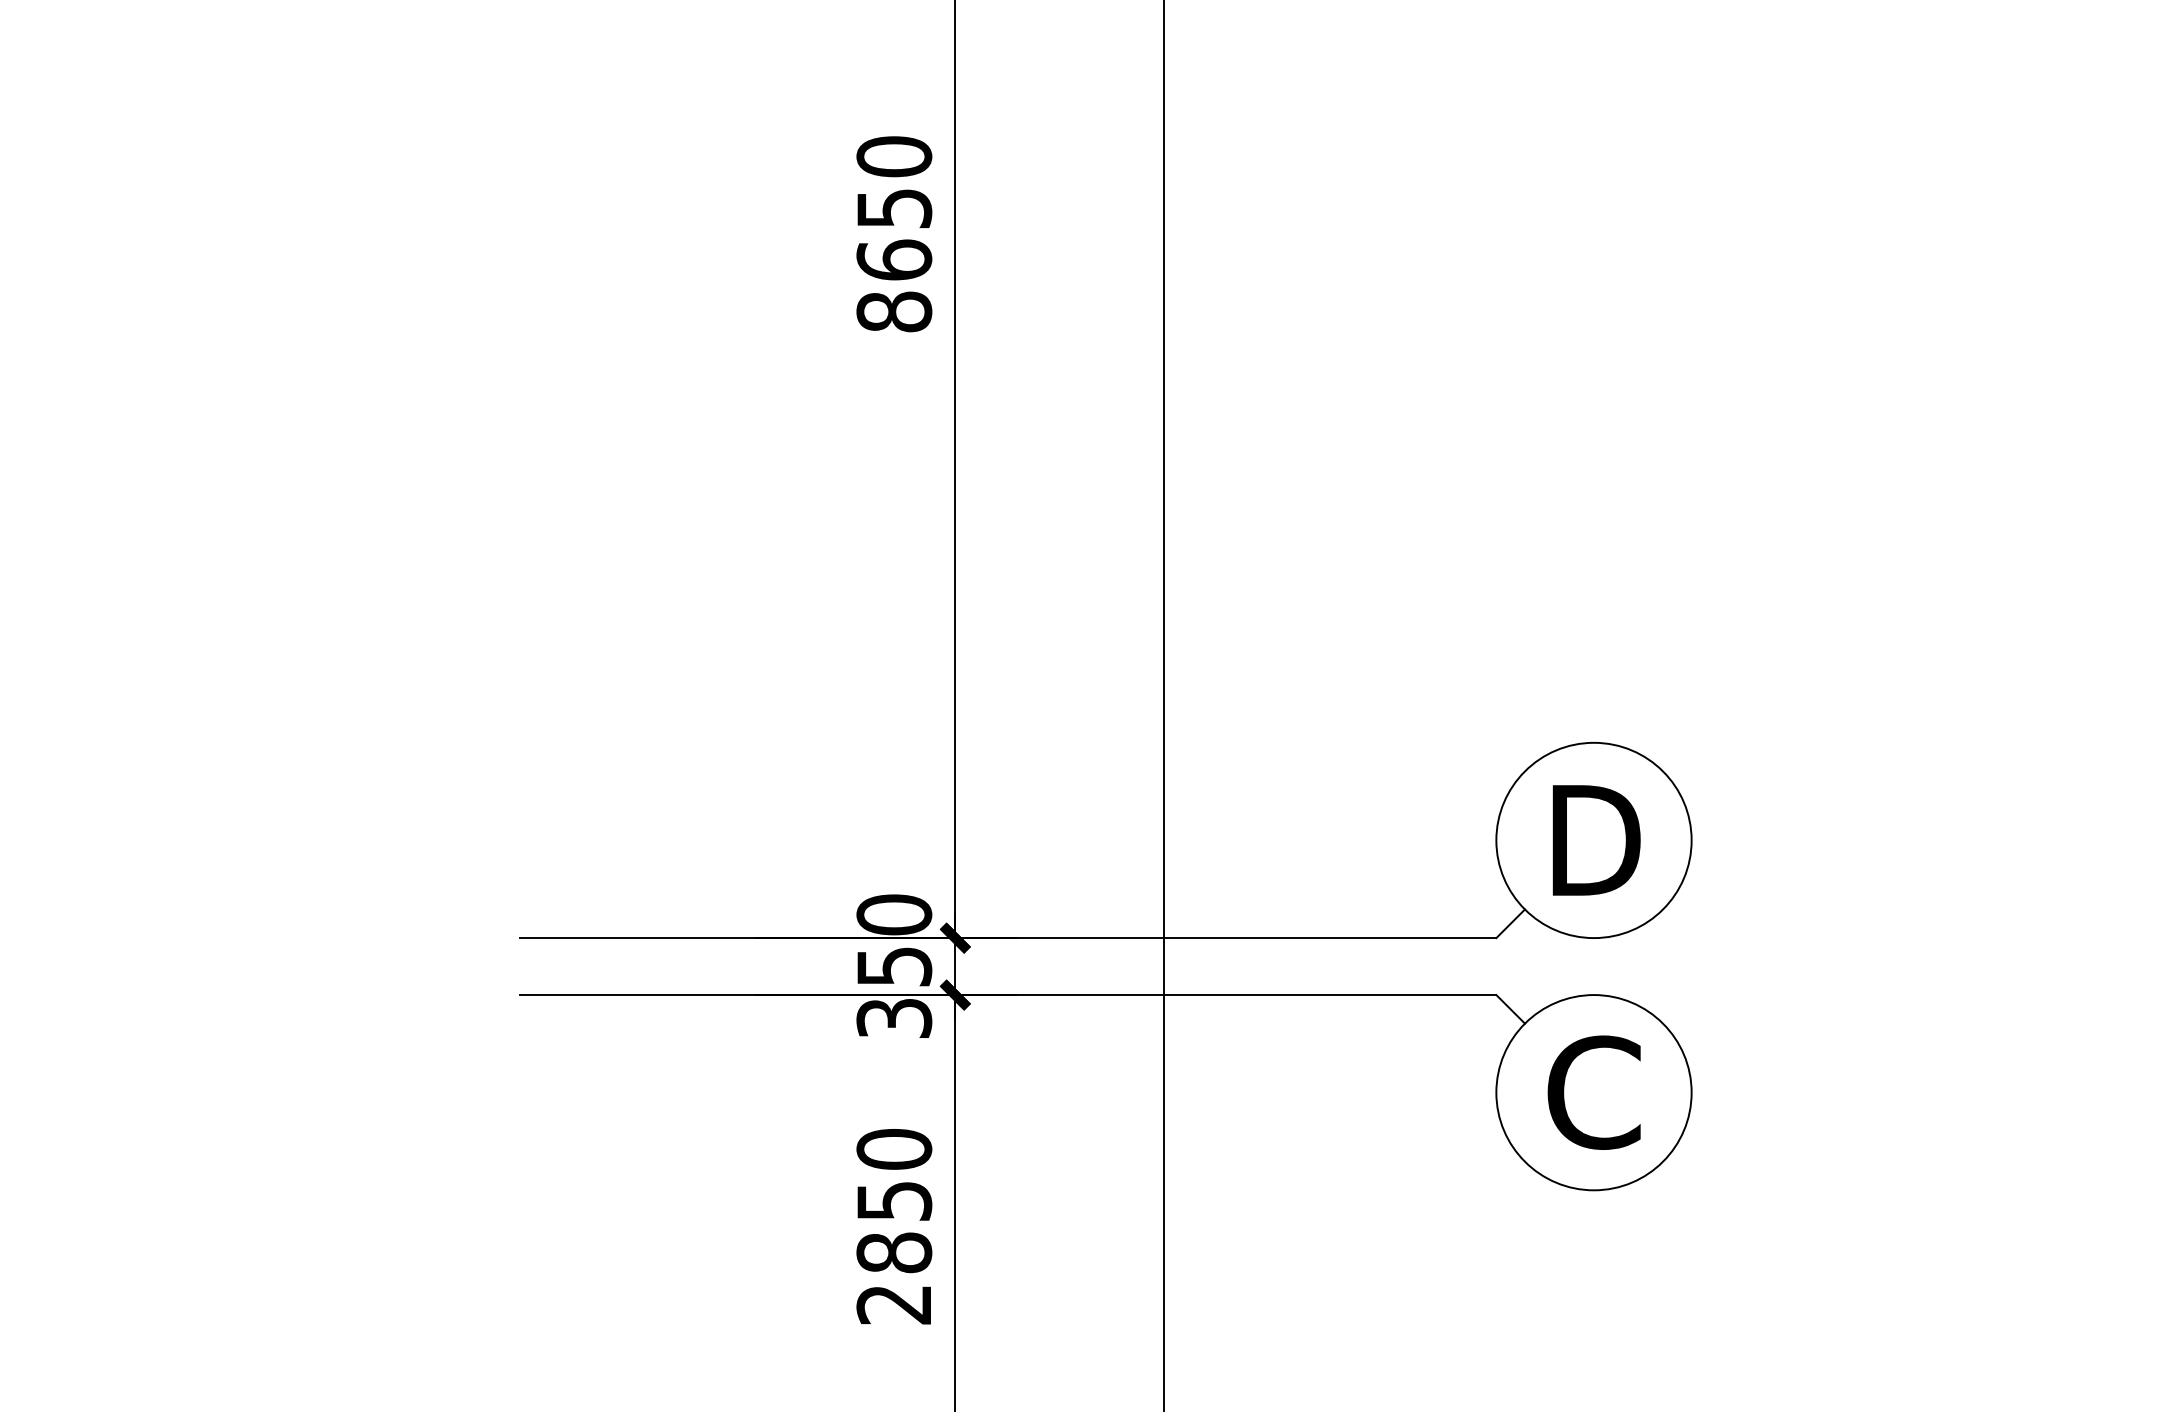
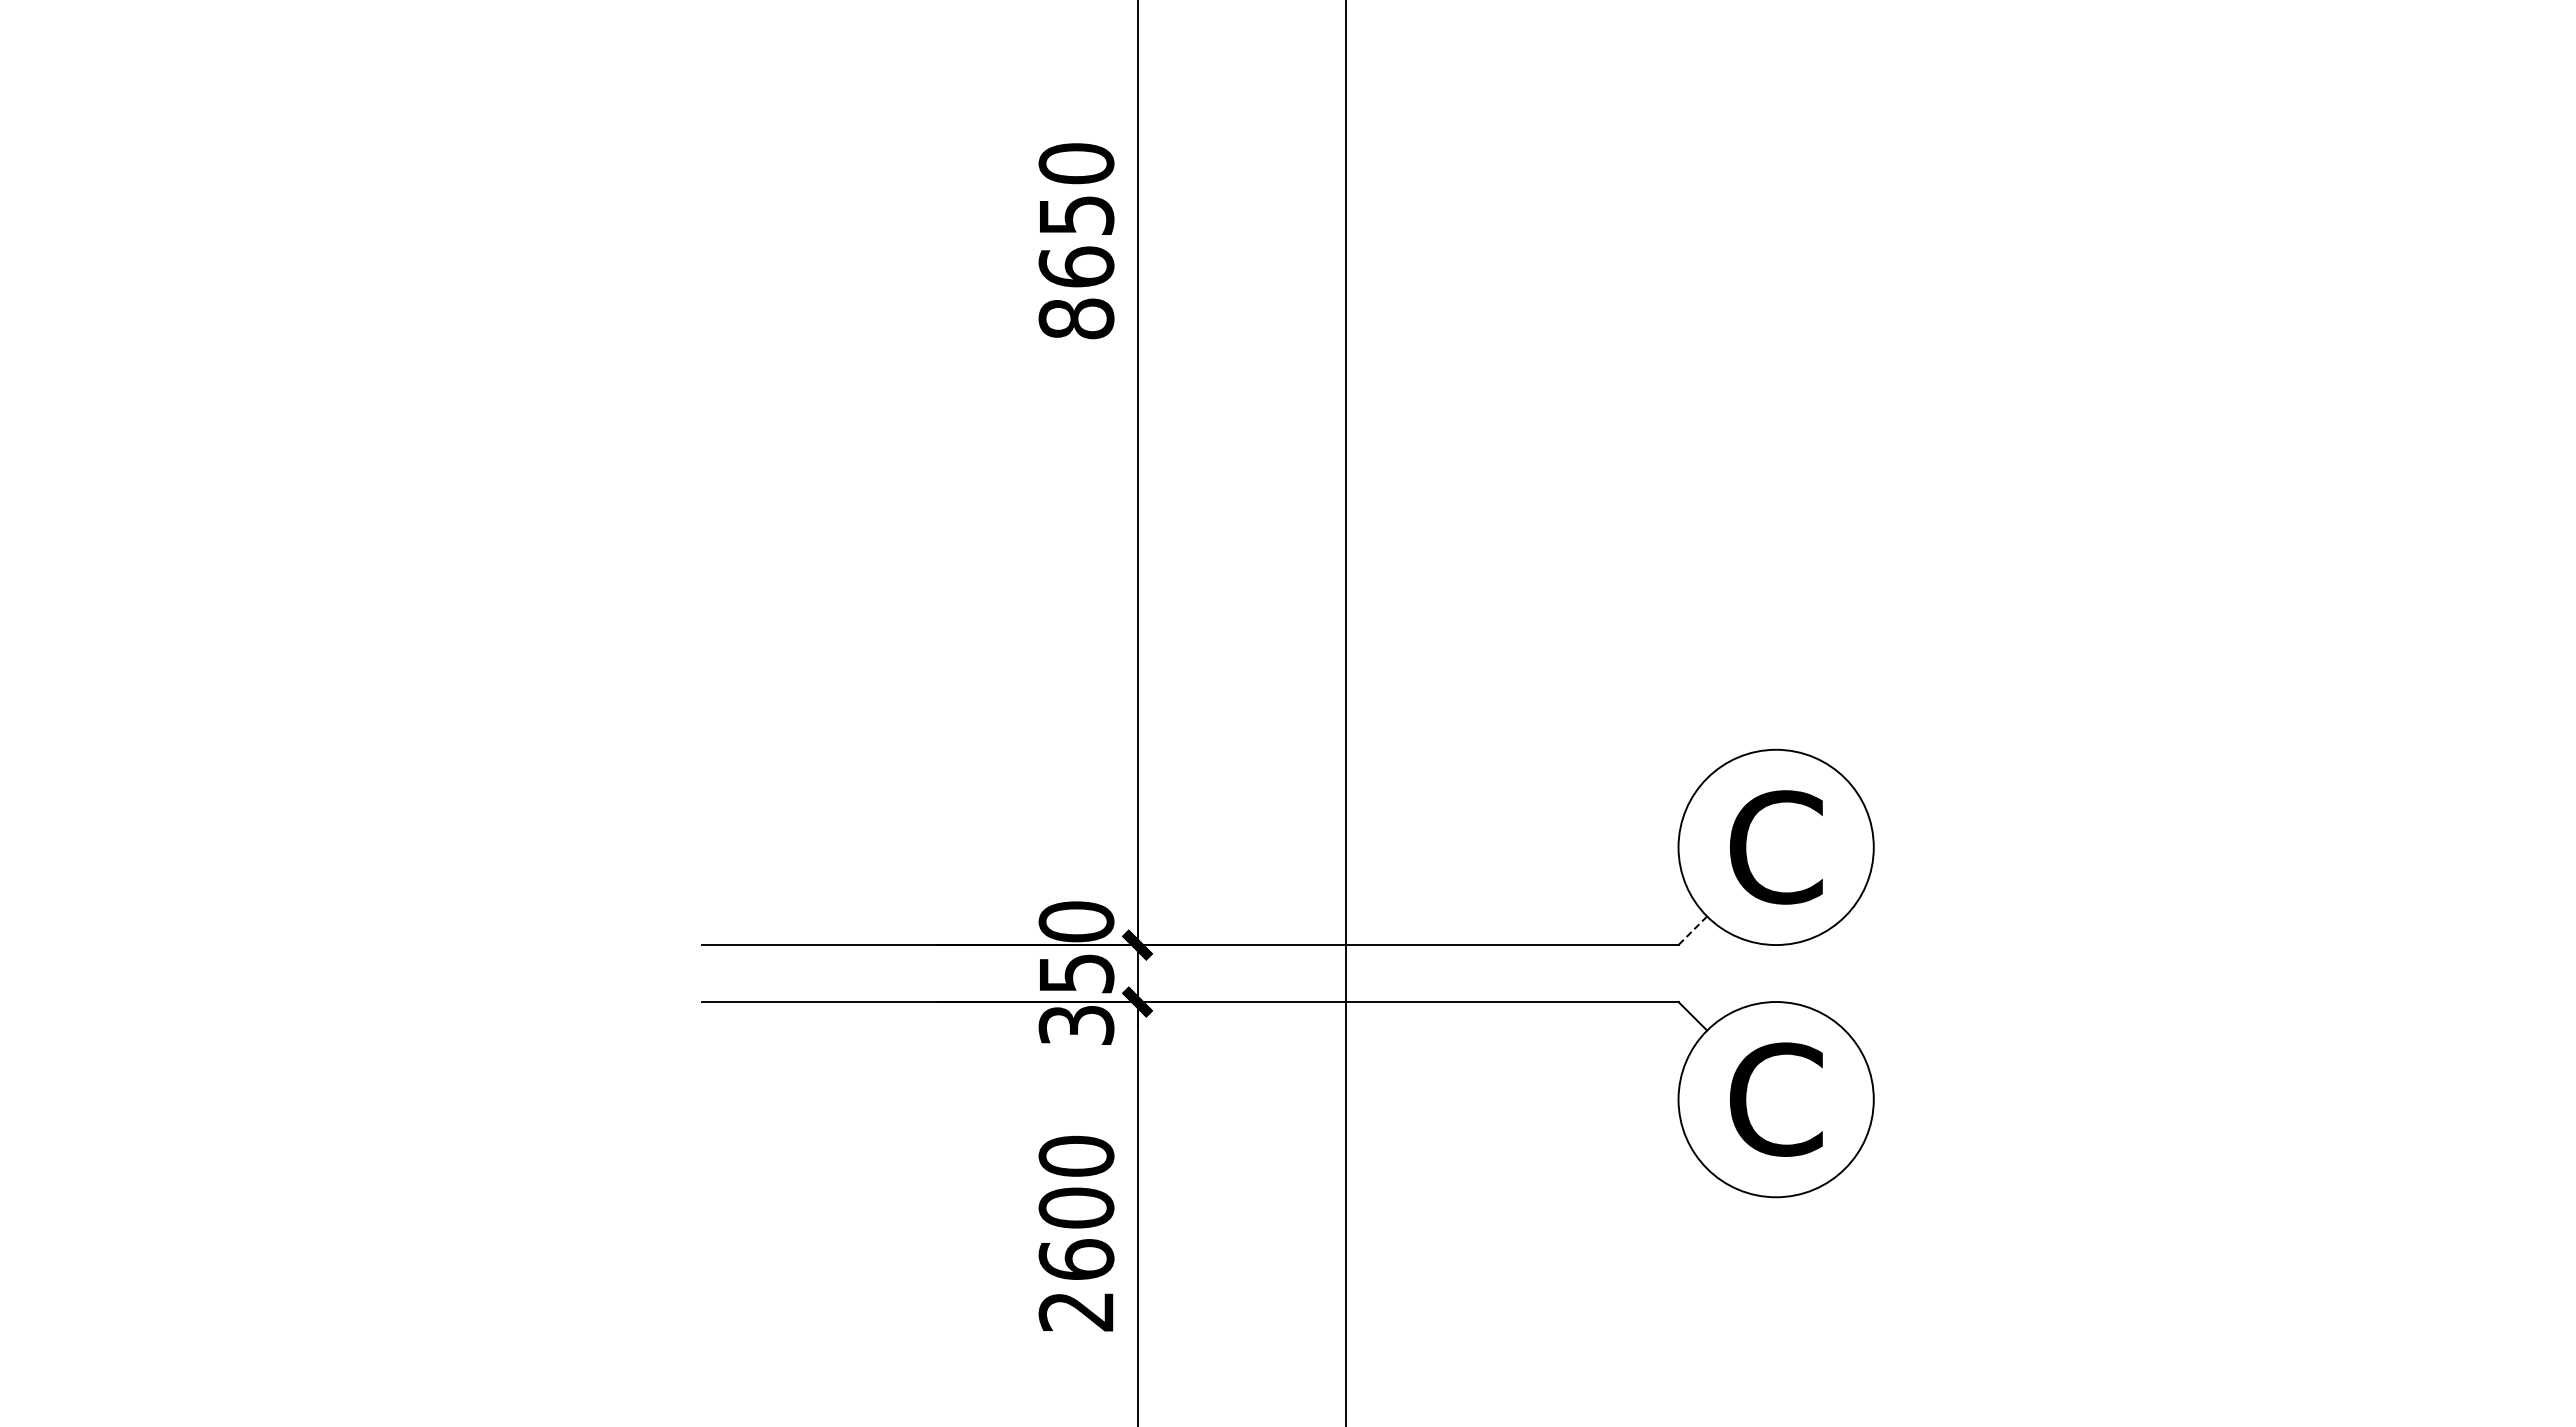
text: (1593, 840) -> (1775, 847), D -> C
line: (1510, 924) -> (1692, 931), solid -> dashed
text: (894, 1226) -> (1076, 1233), 2850 -> 2600

